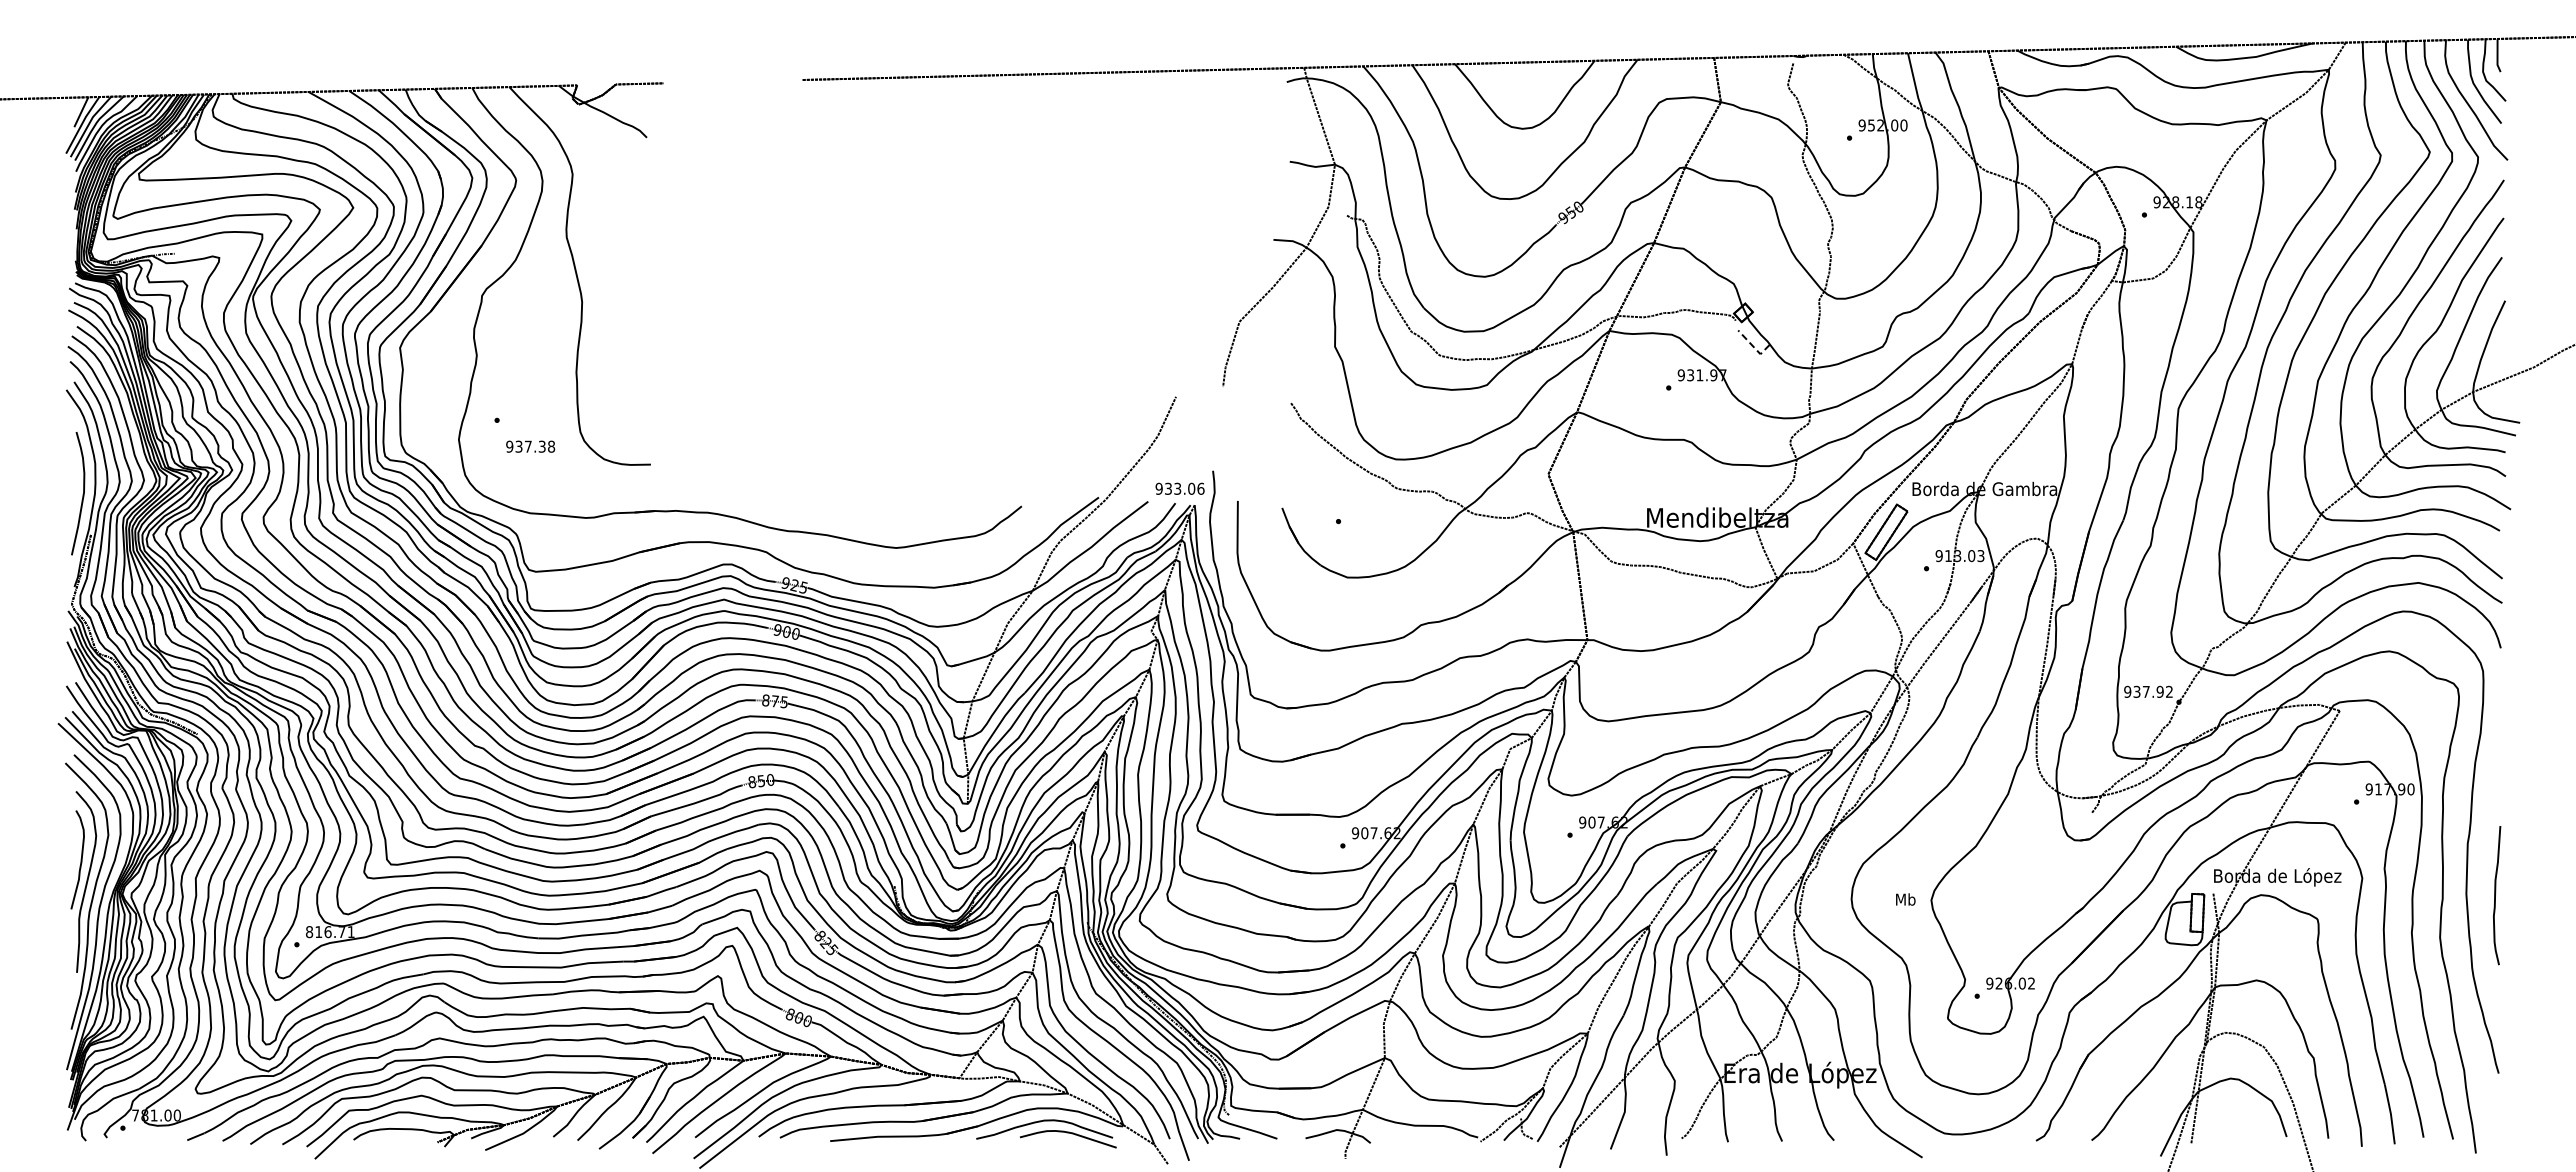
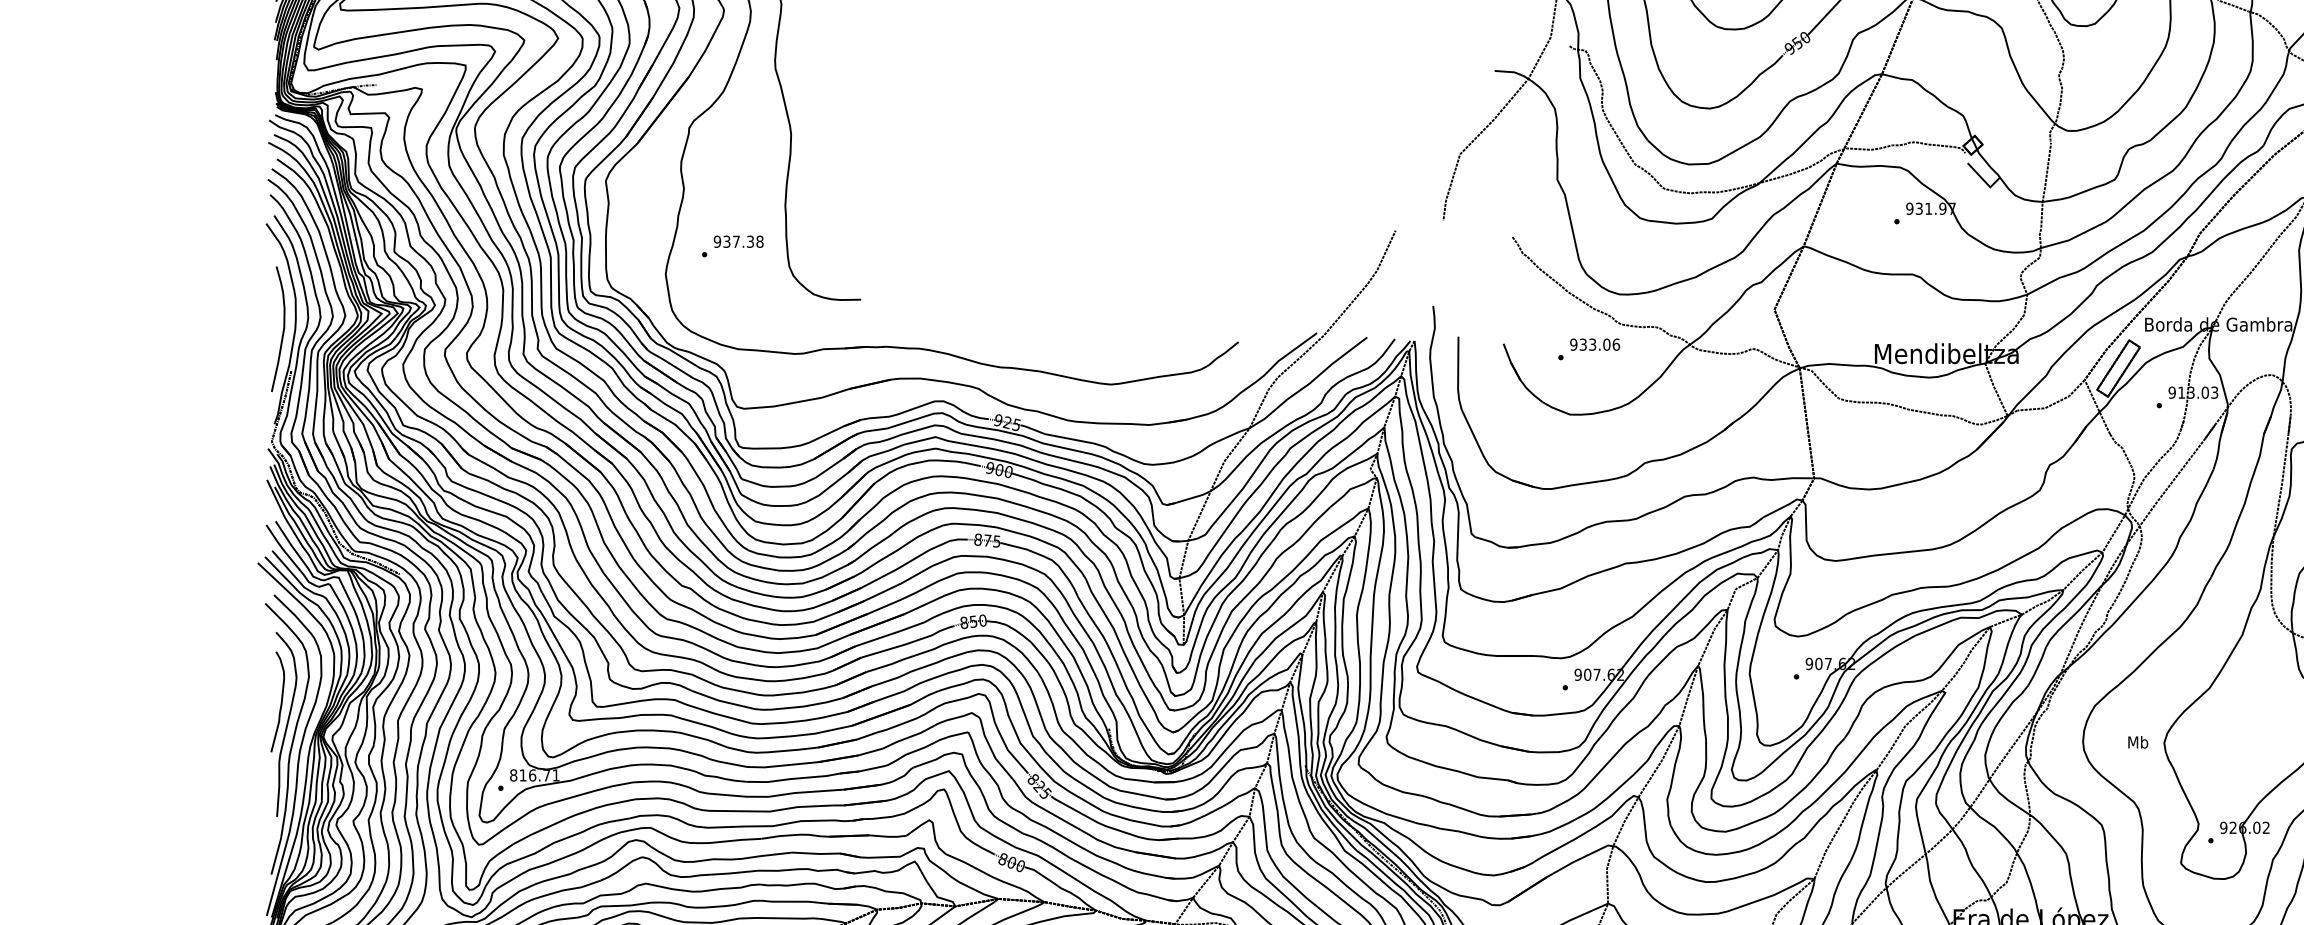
line: (1754, 347) -> (1984, 180), dashed -> solid
text: (530, 446) -> (738, 241), moved
text: (1179, 488) -> (1594, 344), moved

